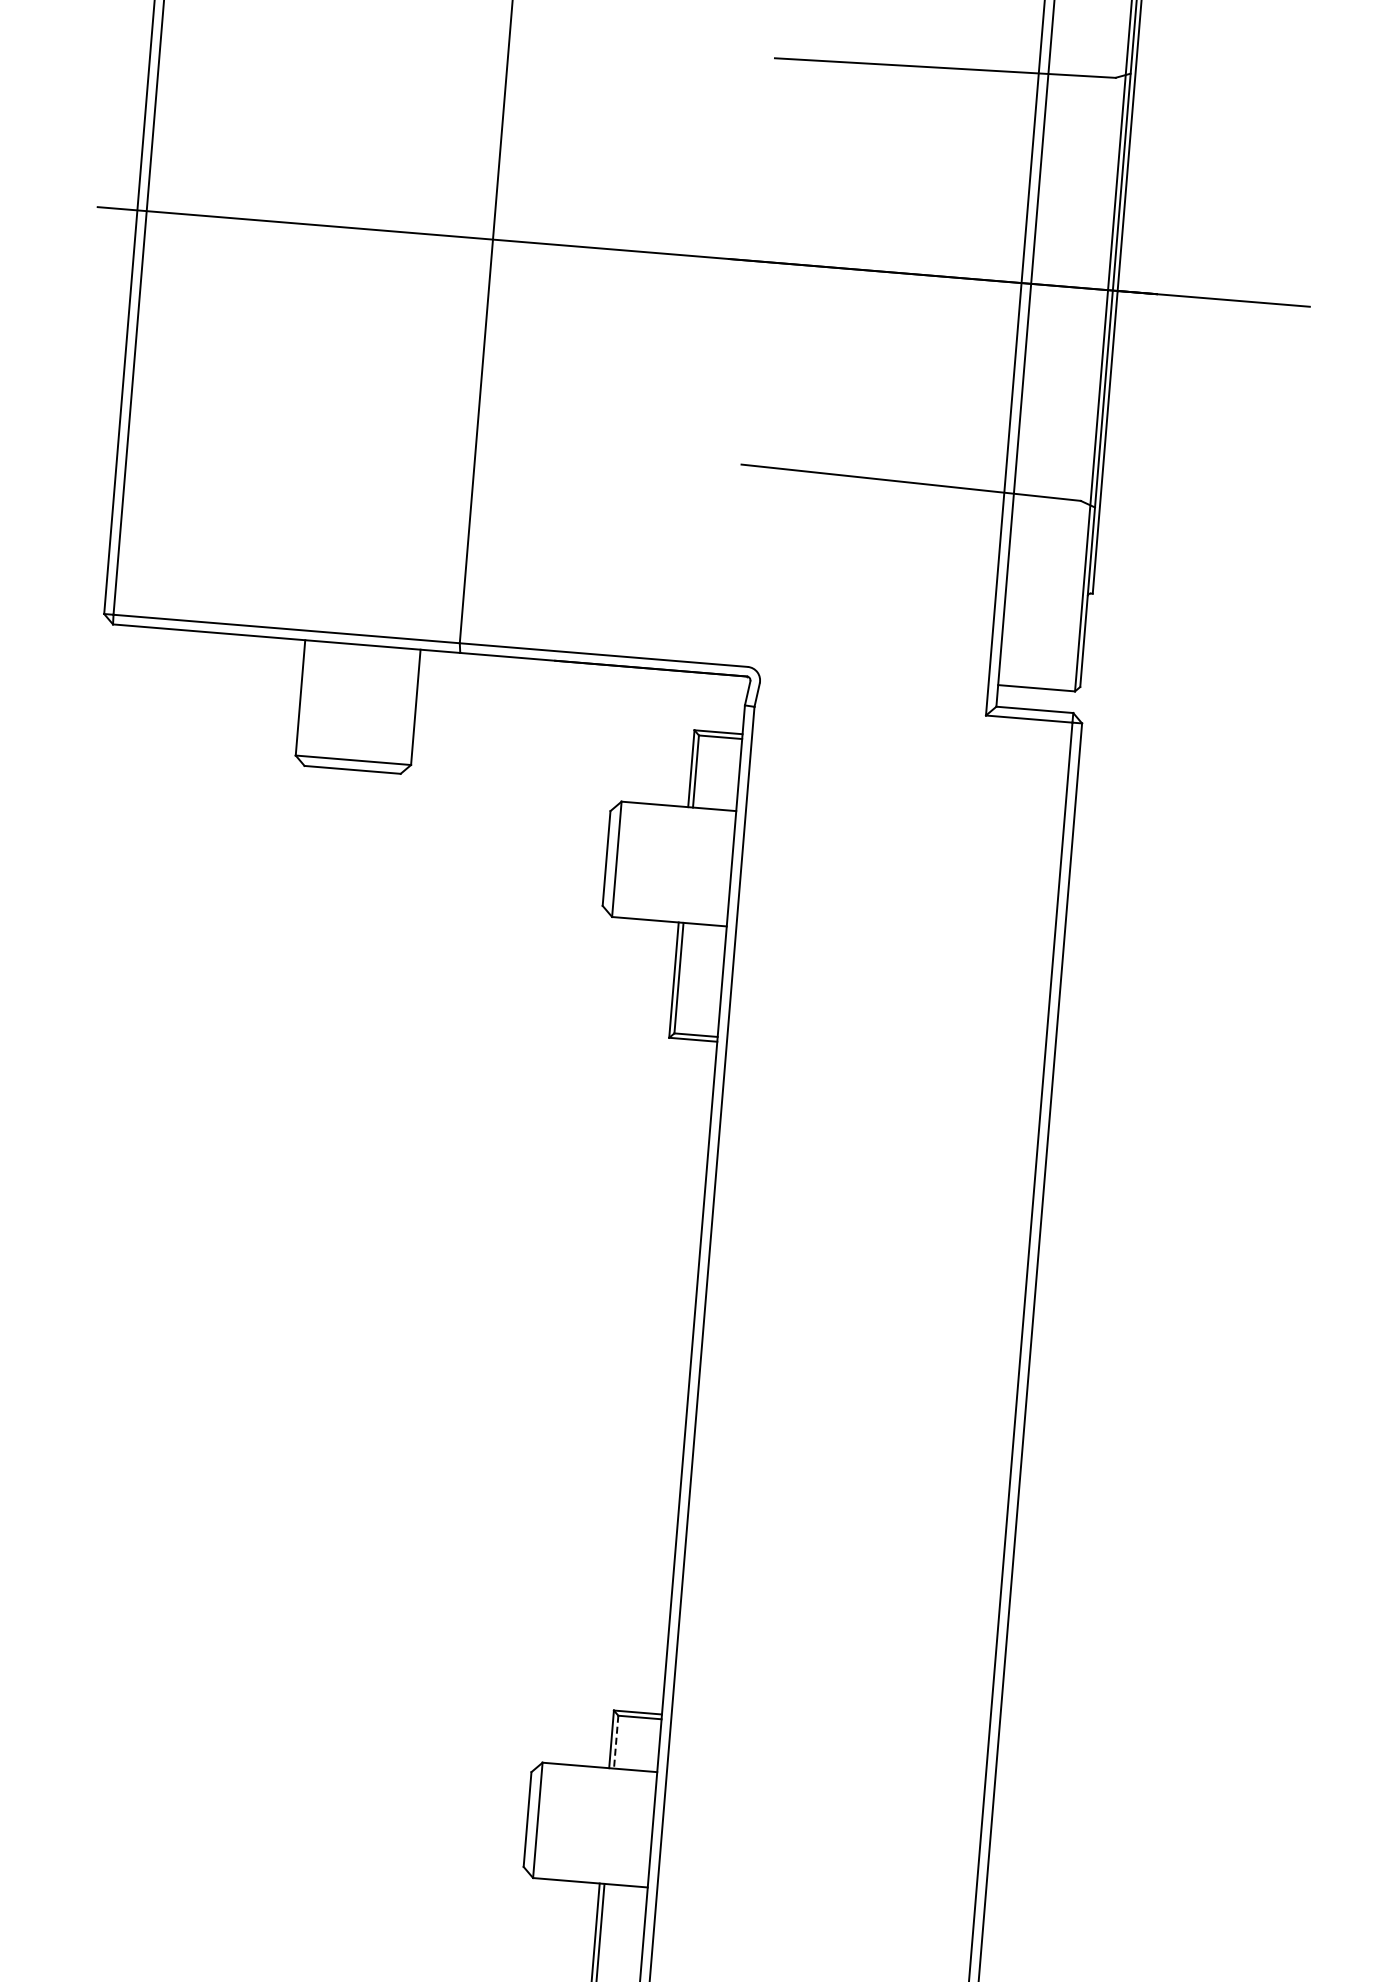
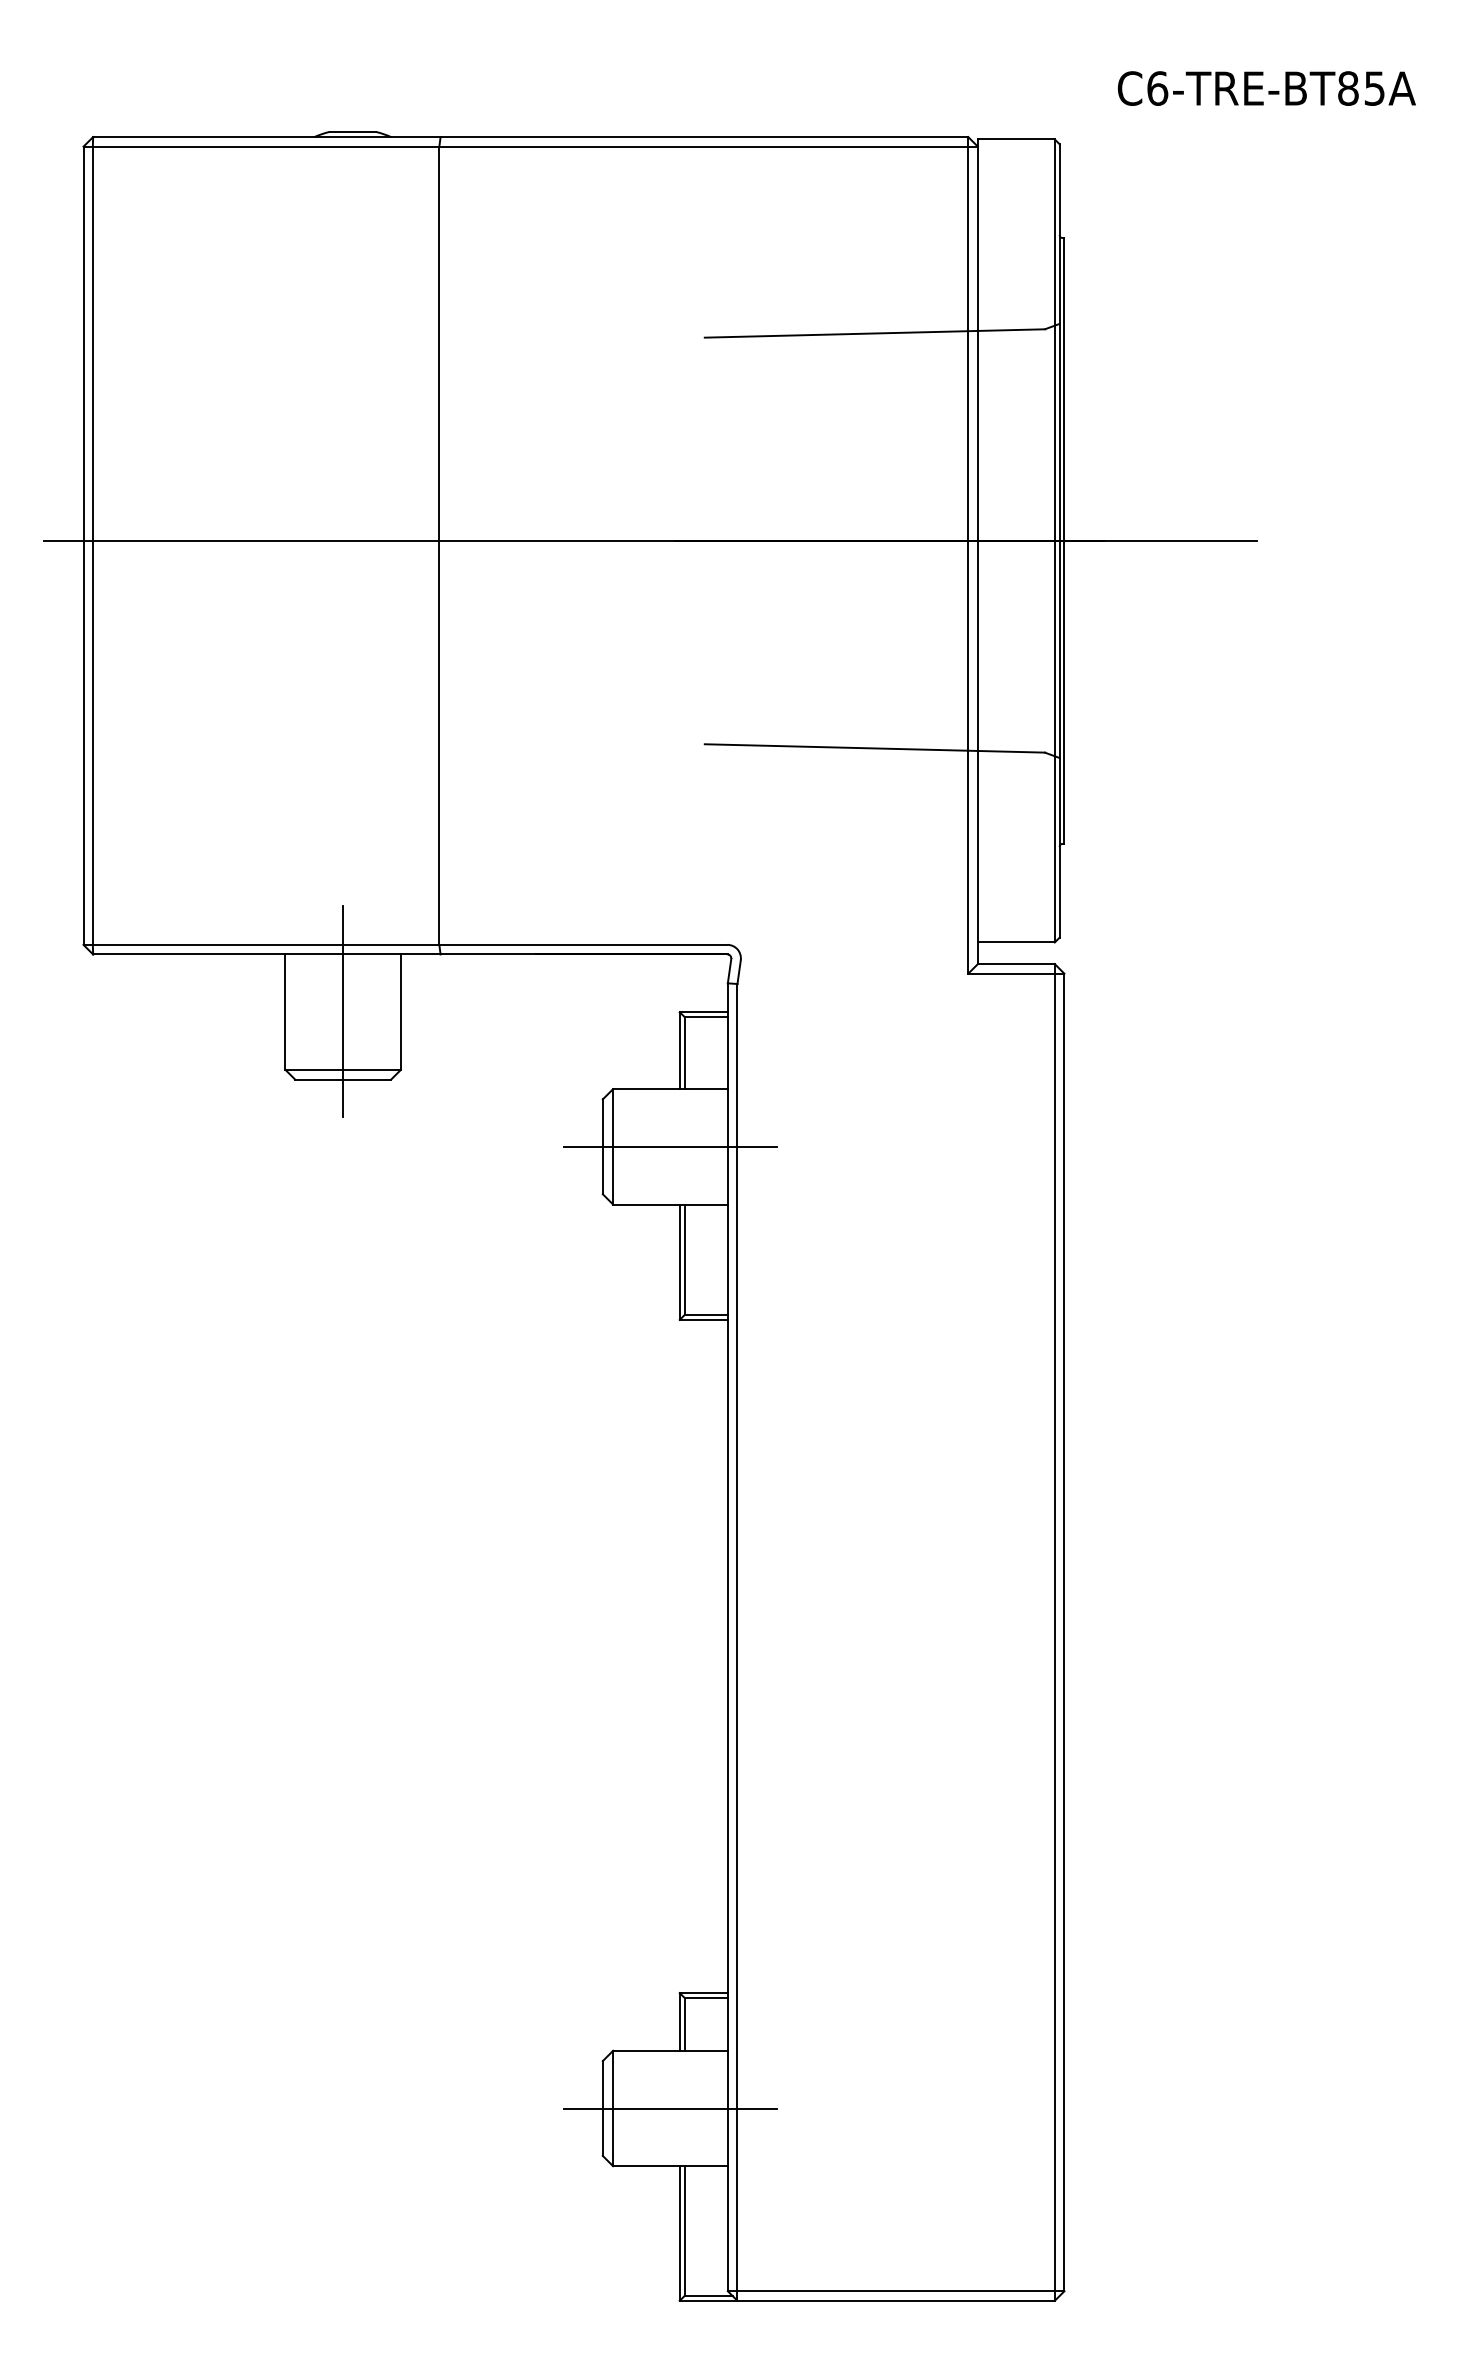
line: (358, 700) -> (343, 1010), added
line: (673, 863) -> (669, 1146), added
line: (616, 1742) -> (684, 2024), dashed -> solid
line: (594, 1825) -> (669, 2108), added

